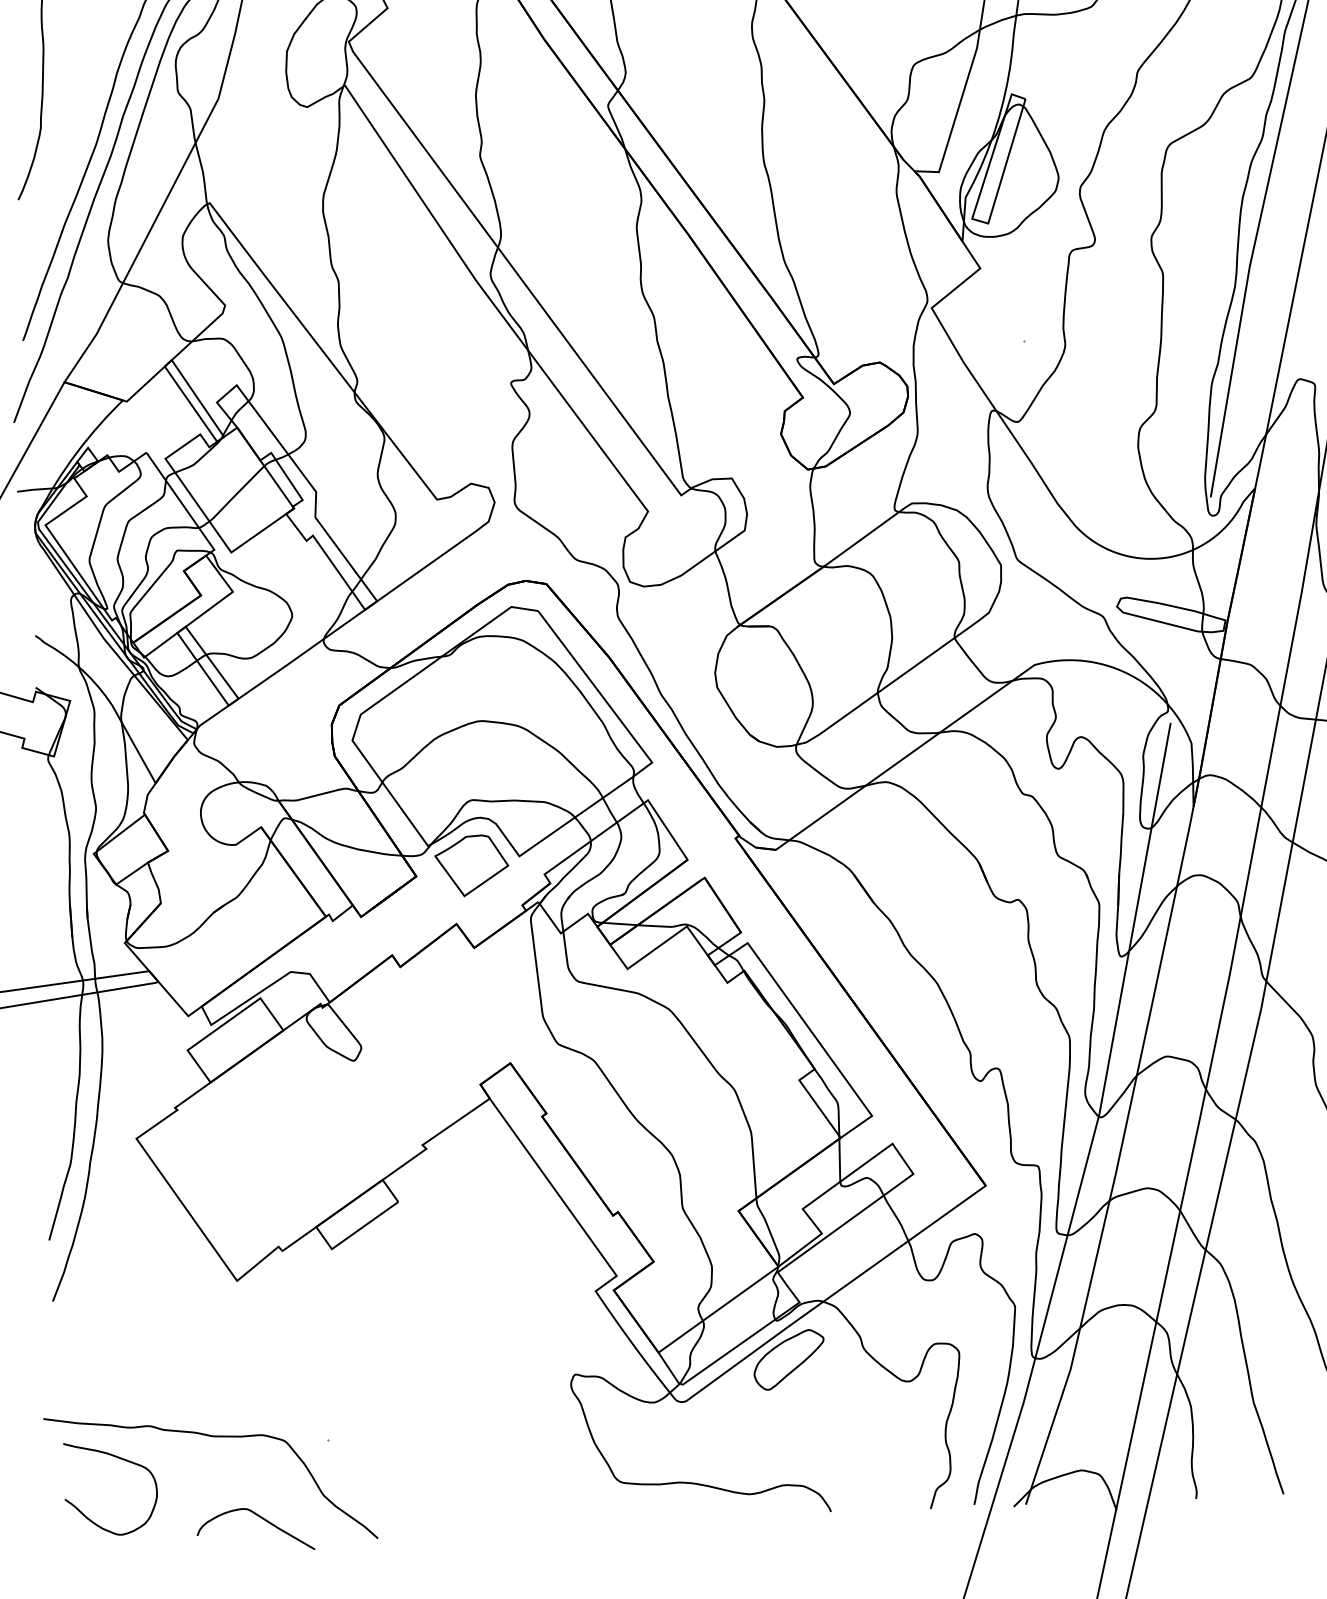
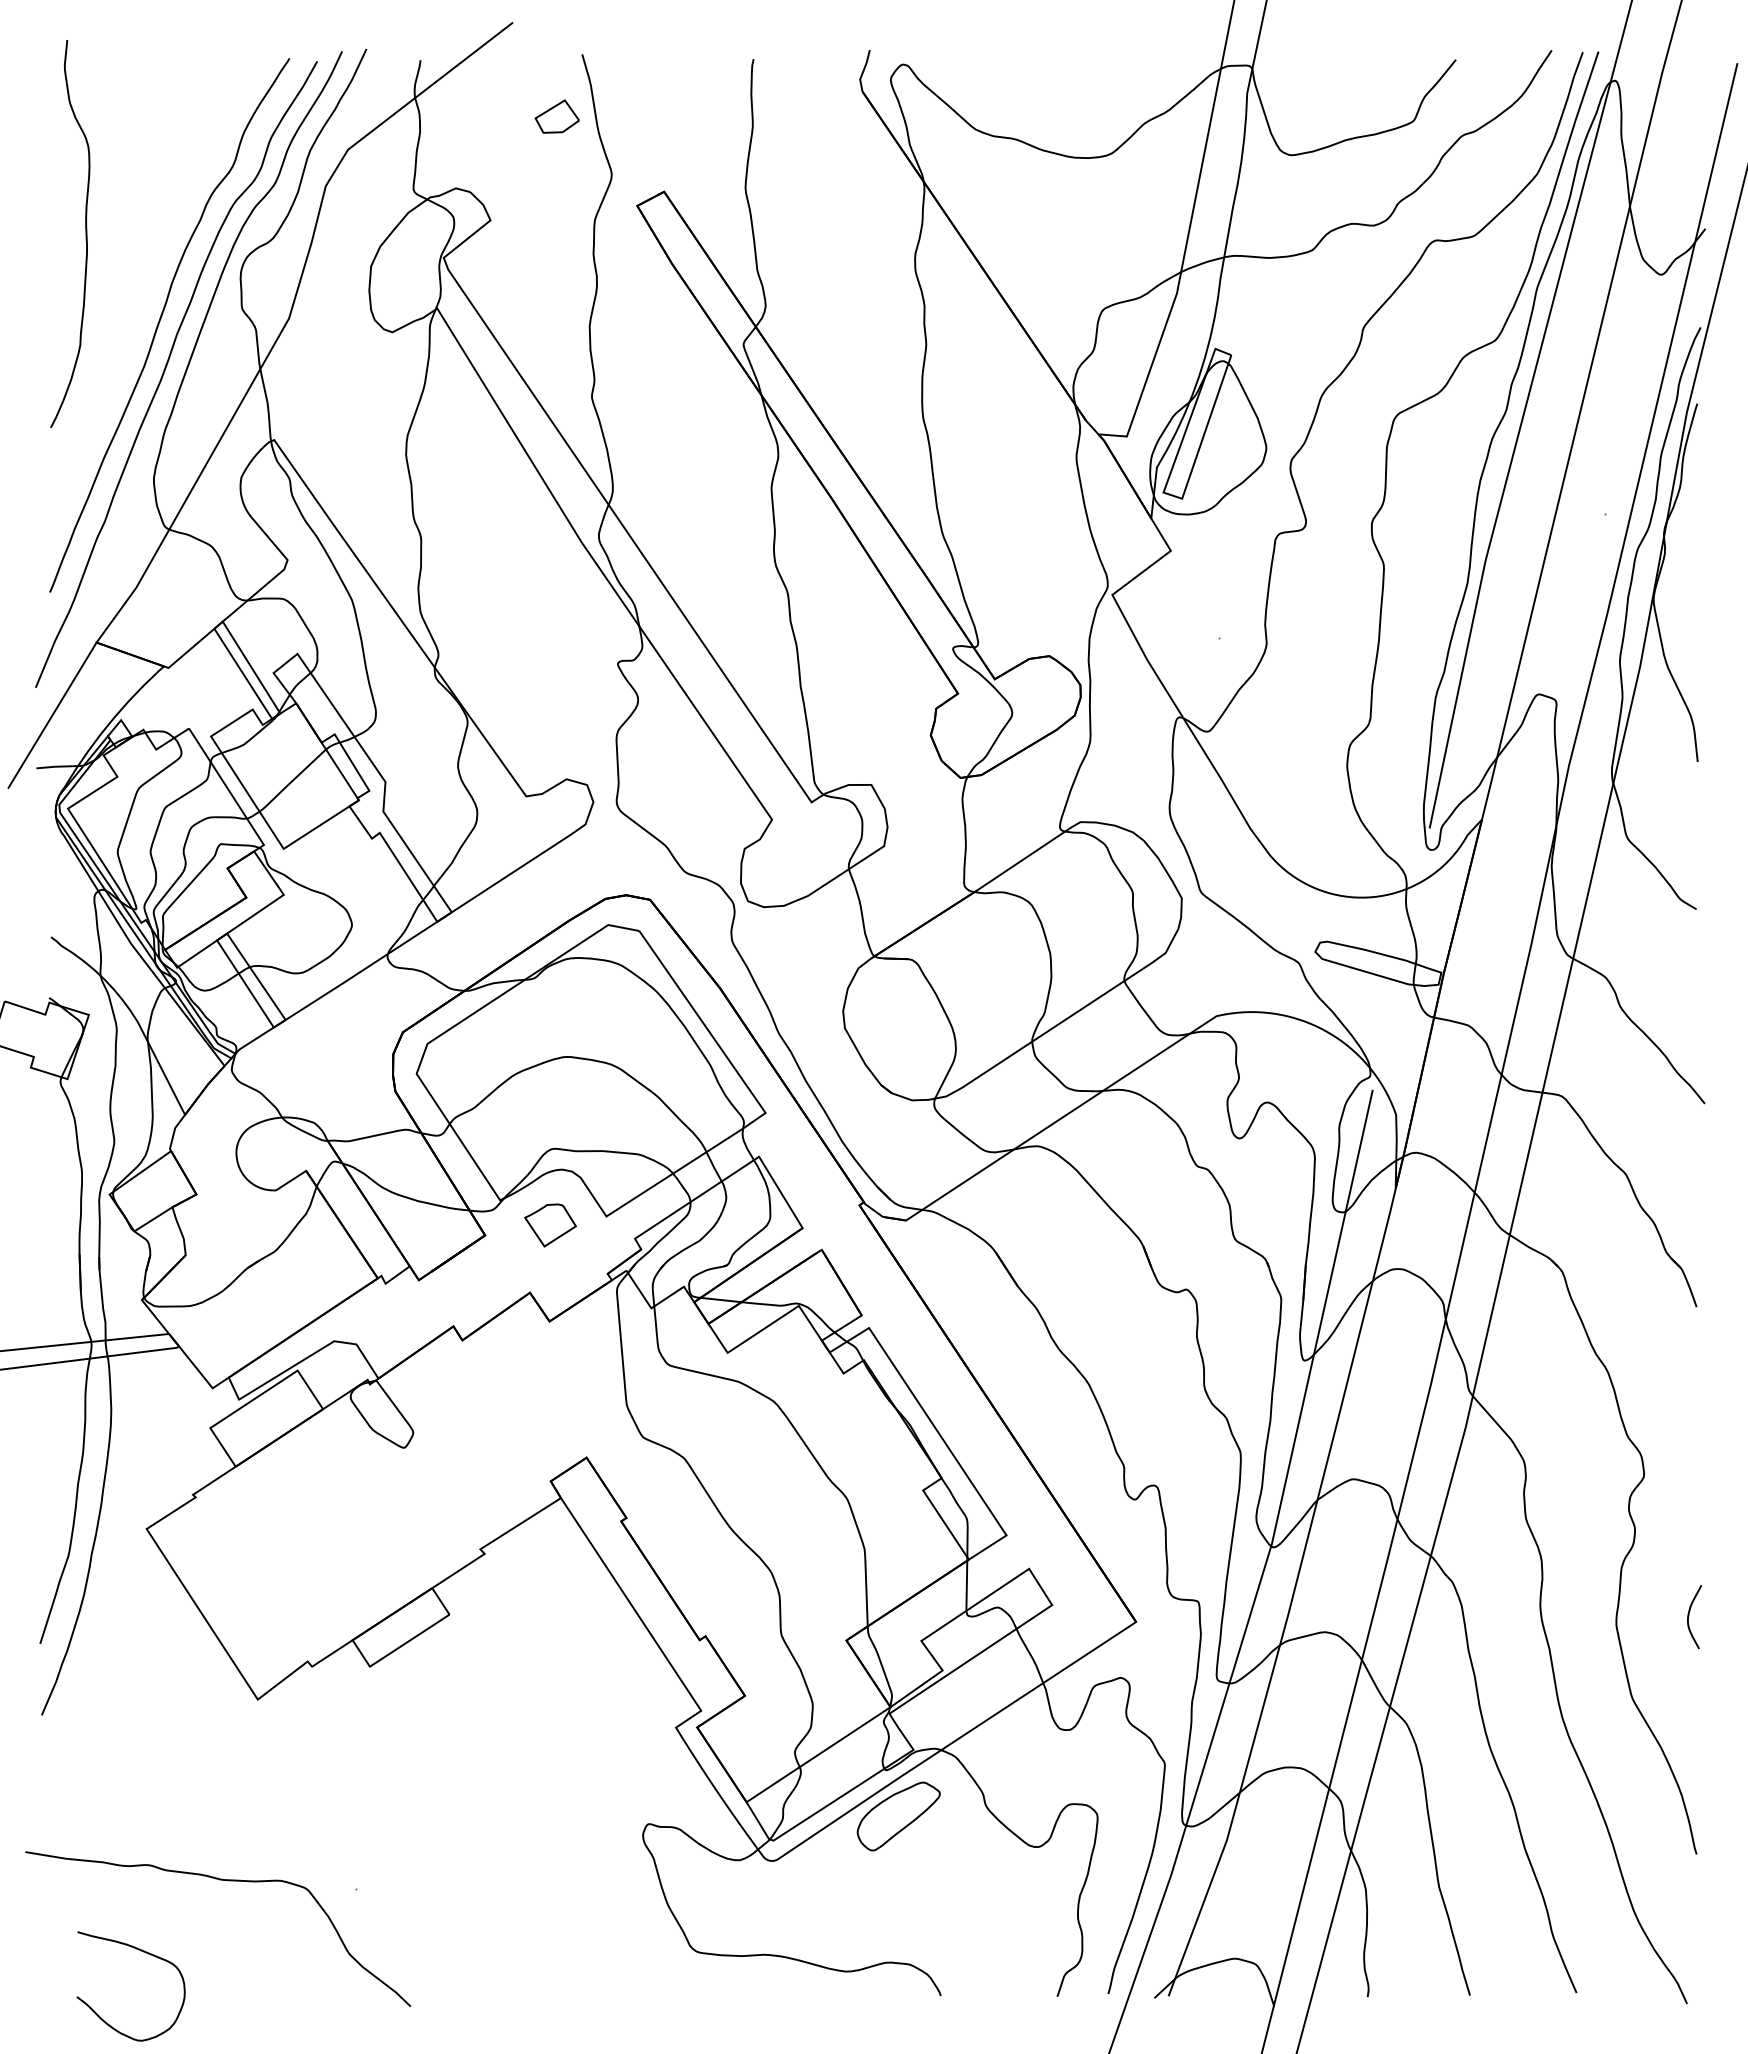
part: (471, 865) -> (550, 1225), size x0.6
curve: (122, 1460) -> (145, 1953), moved
curve: (263, 1519) -> (277, 1979), removed

